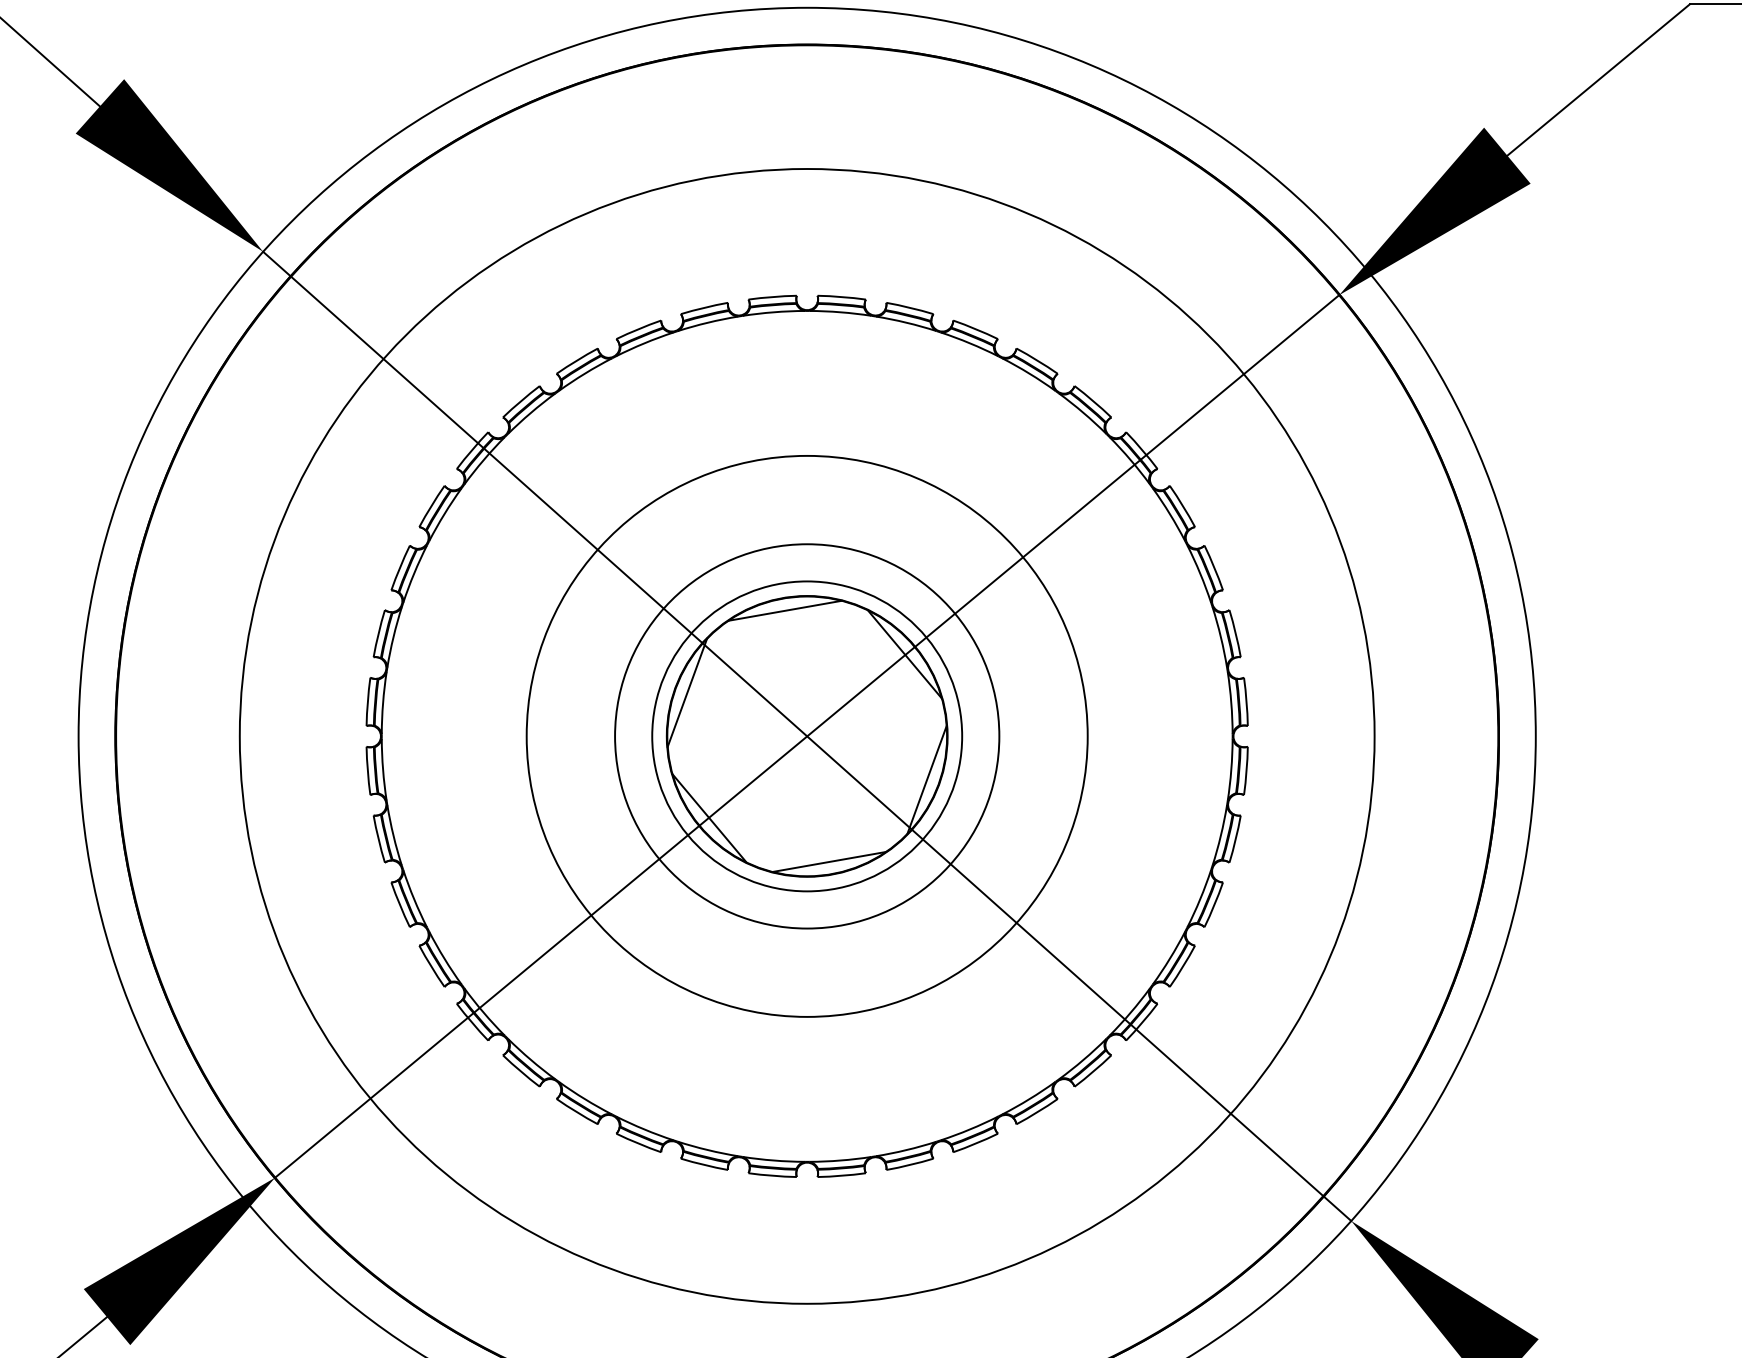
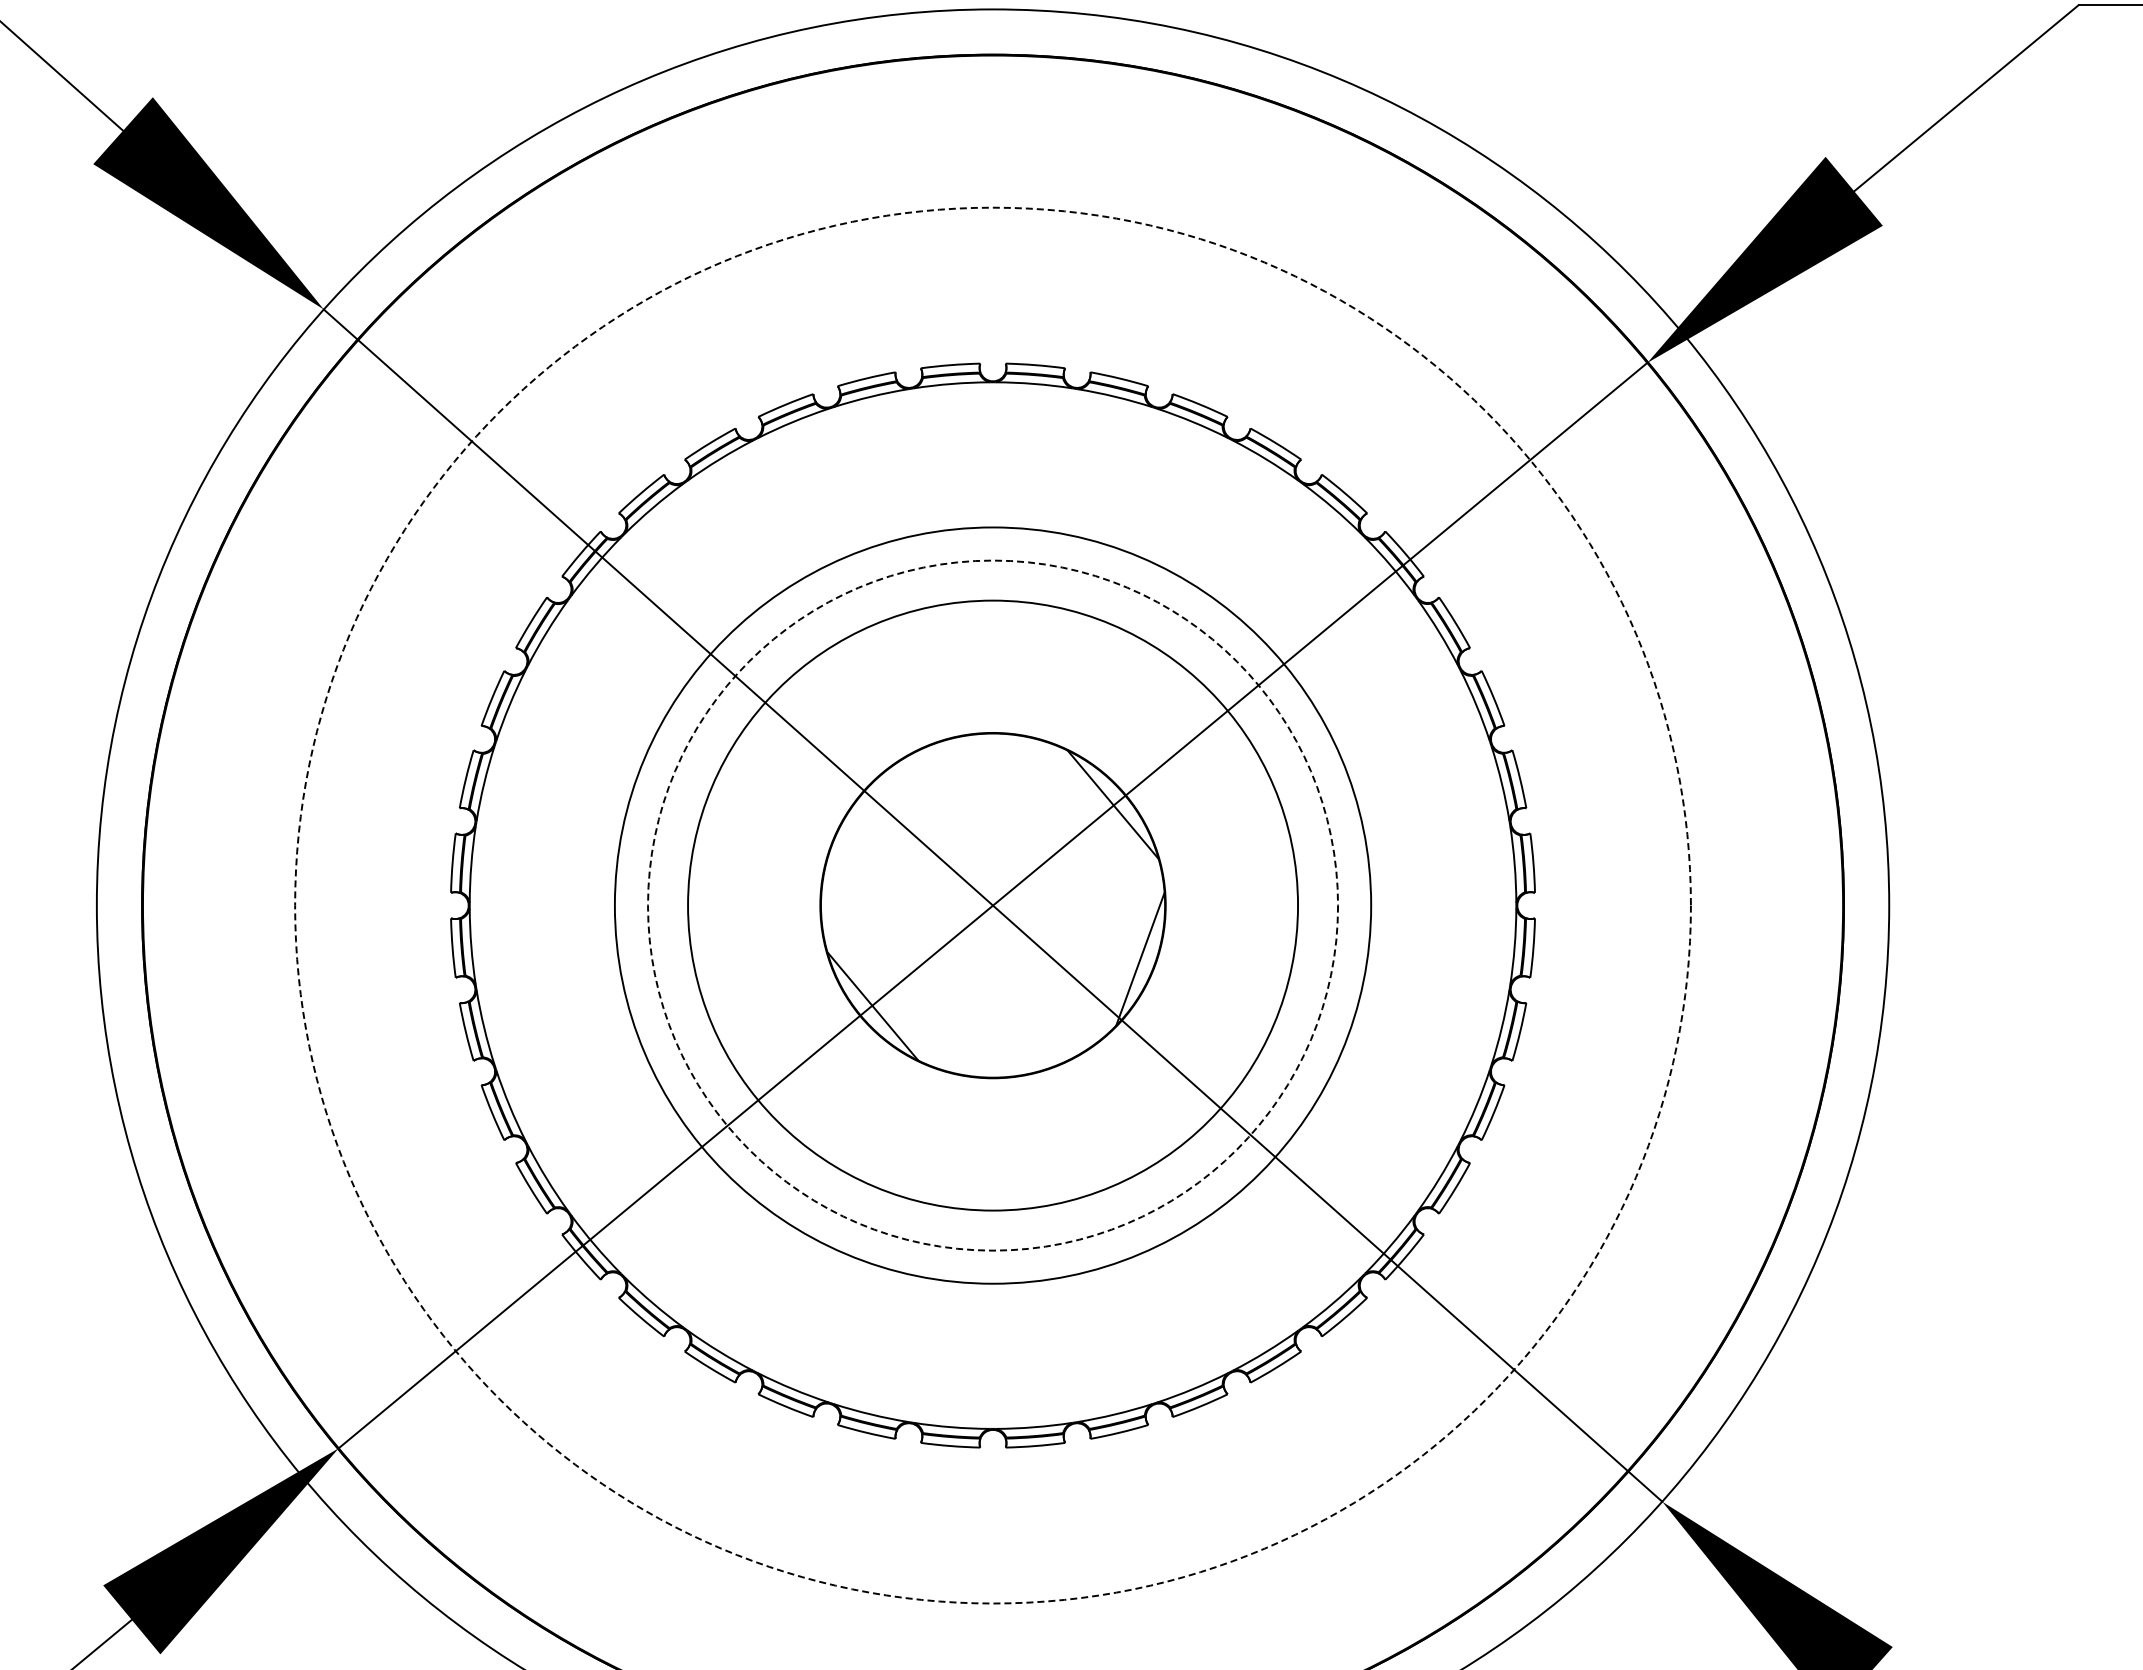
line: (784, 610) -> (965, 750), removed
line: (687, 692) -> (845, 851), removed
circle: (806, 736) -> (992, 905), size x1.6
circle: (806, 736) -> (992, 905), size x1.6
circle: (806, 736) -> (992, 905), solid -> dashed
circle: (807, 736) -> (993, 905), solid -> dashed
line: (828, 861) -> (1019, 1059), removed

